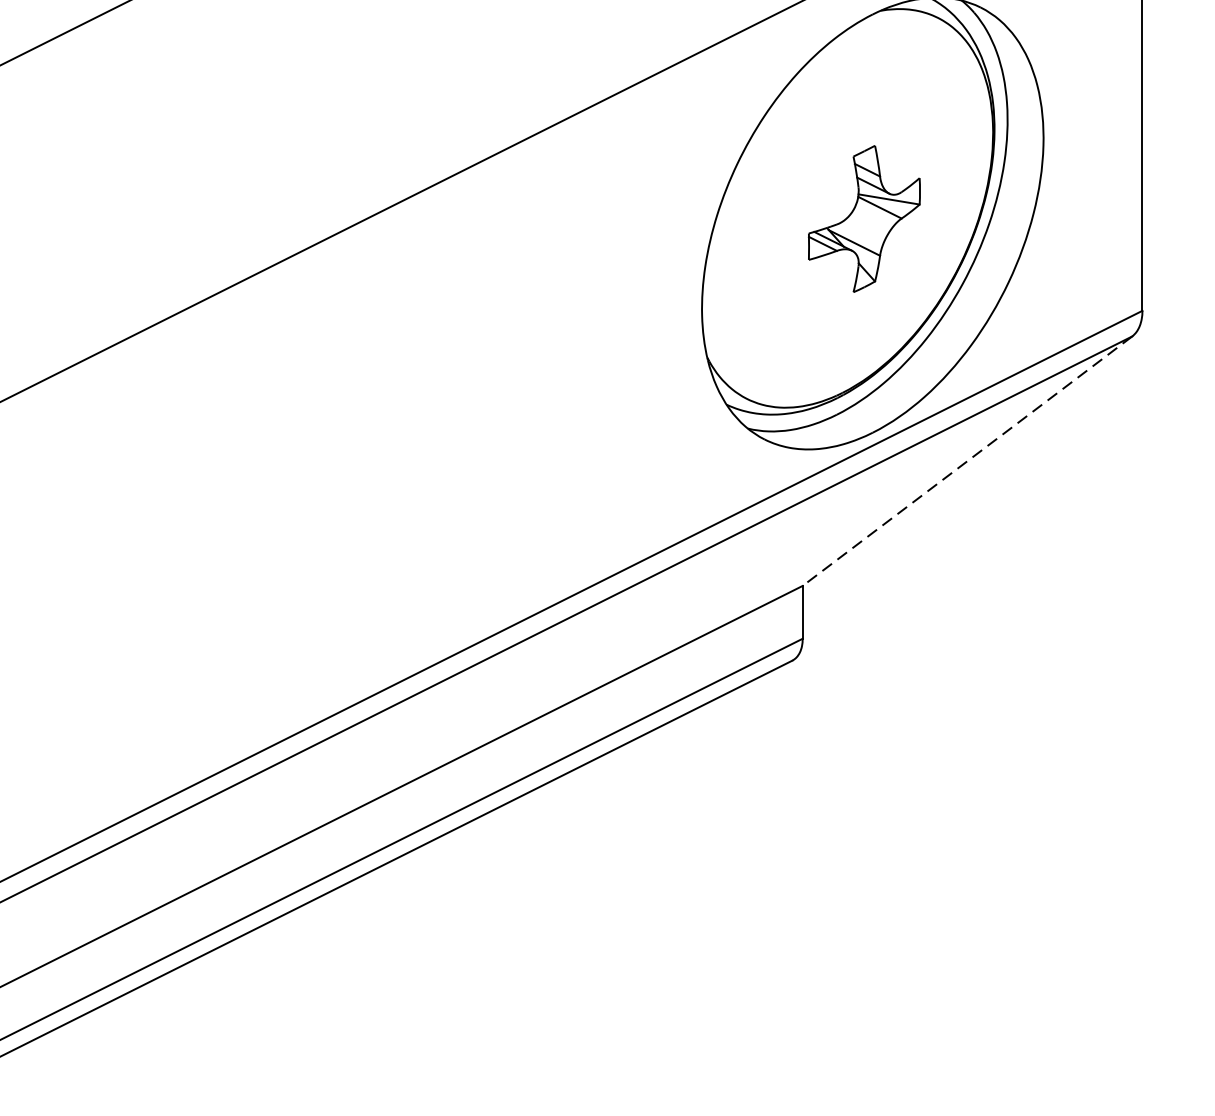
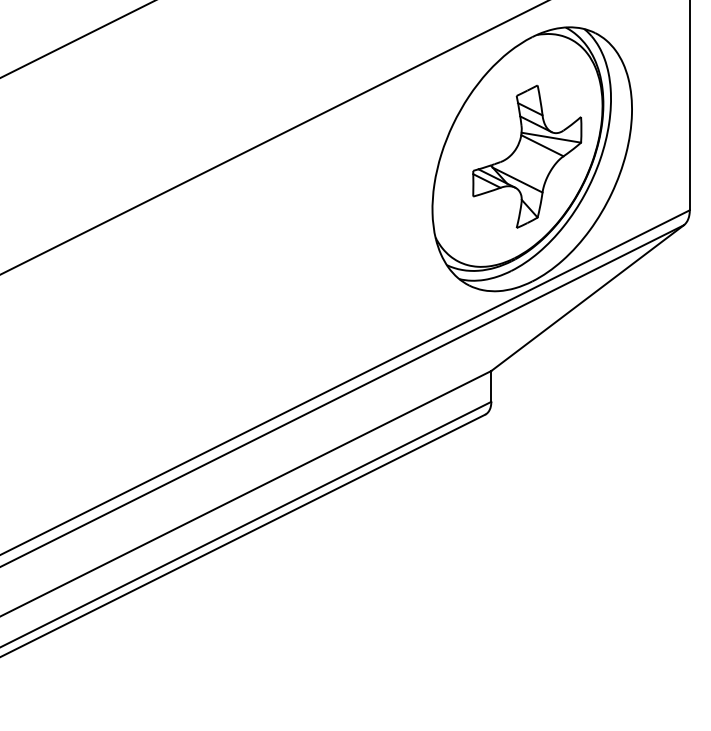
part: (864, 218) -> (527, 156), size x1.67
line: (967, 461) -> (587, 298), dashed -> solid

